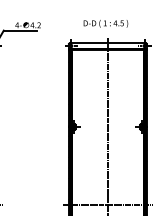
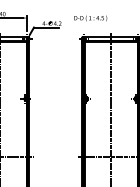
text: (105, 23) -> (90, 18), moved

